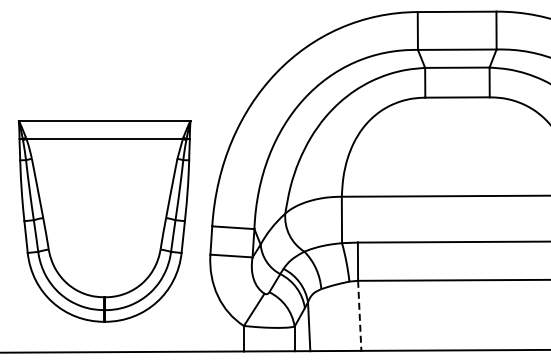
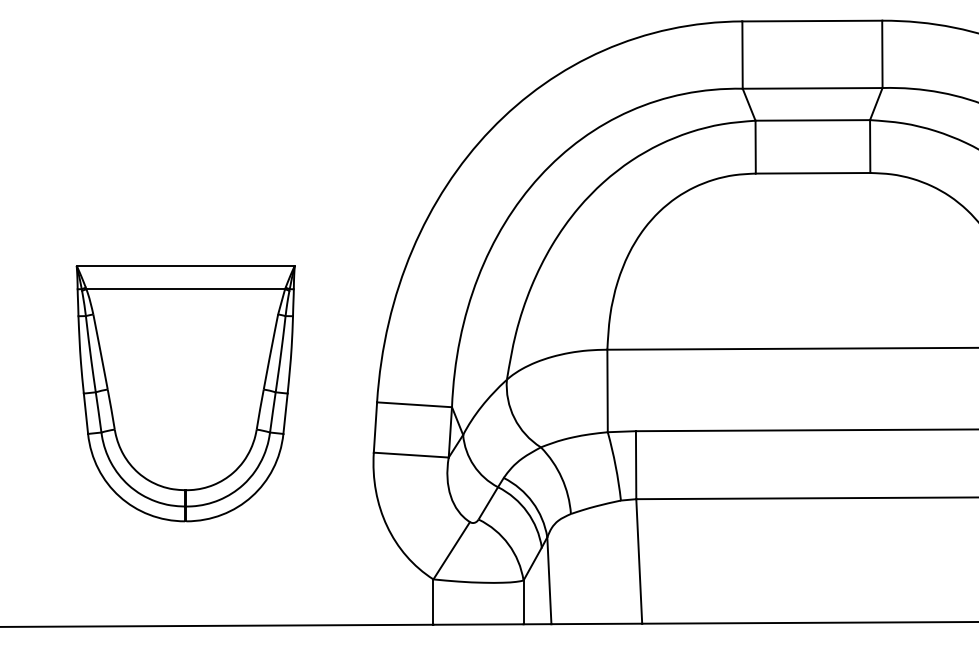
part: (104, 221) -> (185, 393), size x0.71
line: (359, 316) -> (638, 562), dashed -> solid

